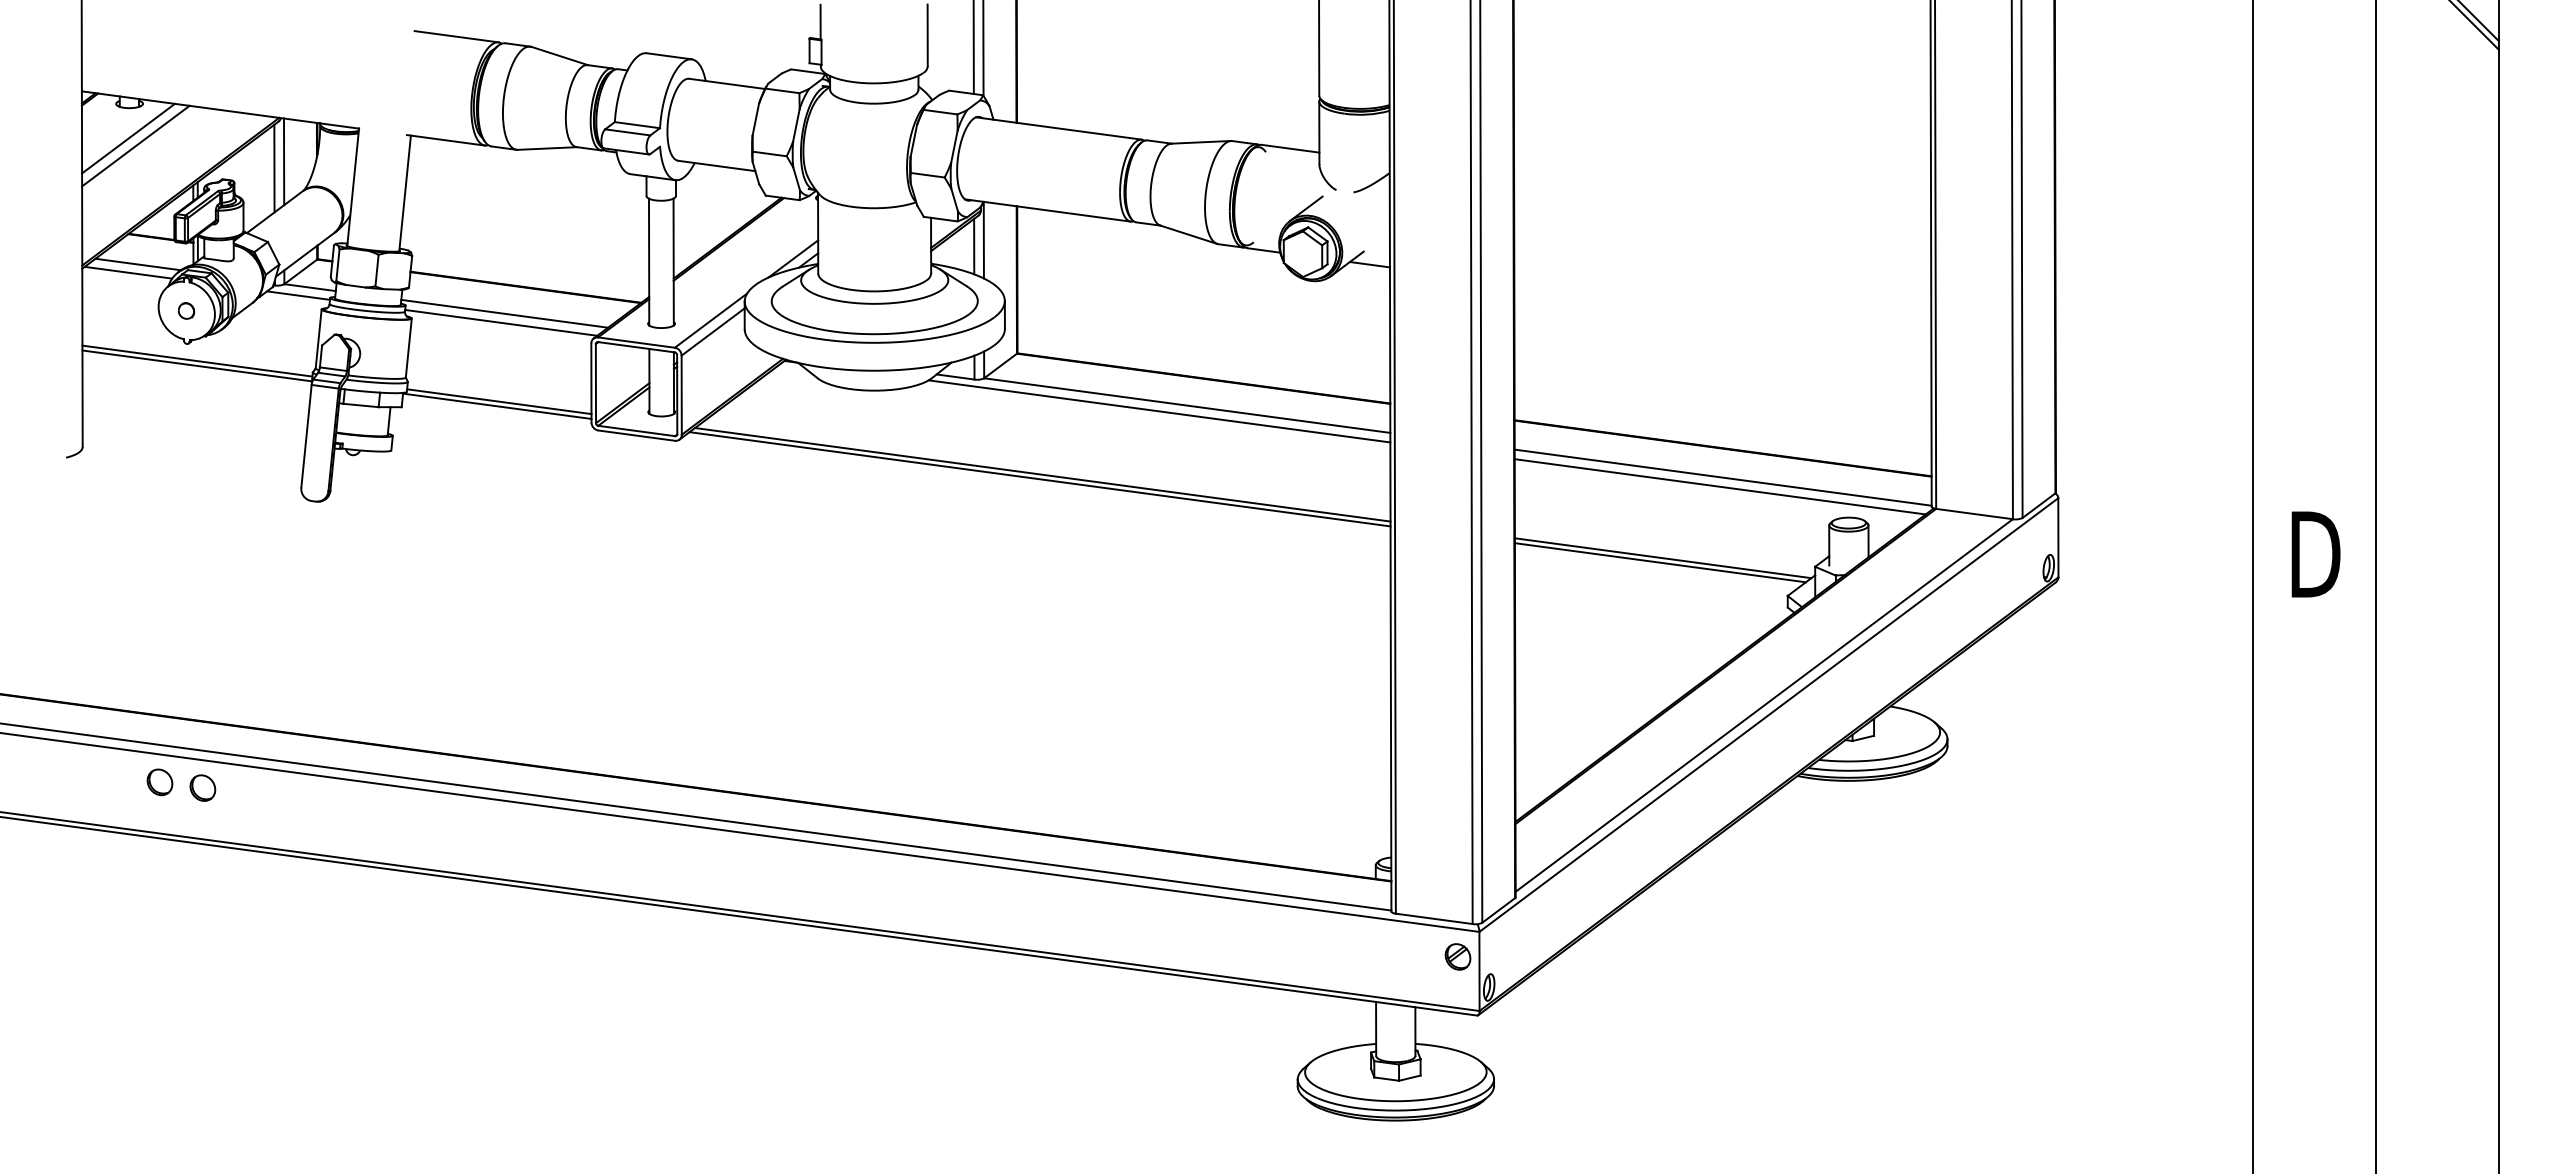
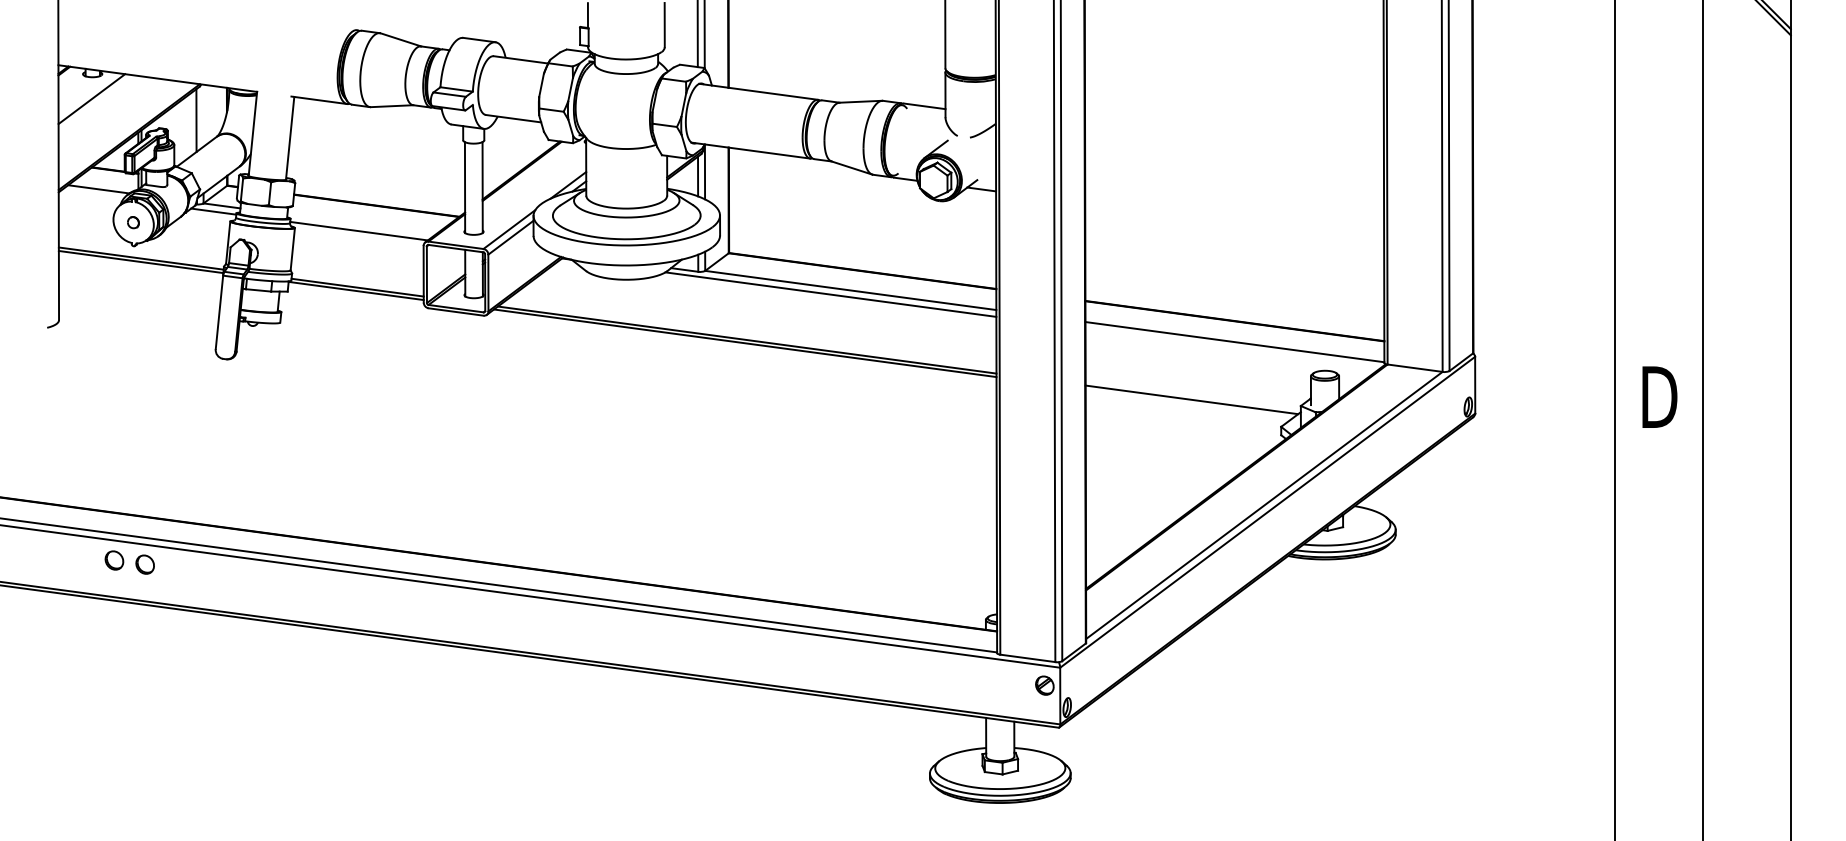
line: (456, 36) -> (326, 25), removed
line: (135, 145) -> (96, 104), removed
line: (284, 161) -> (203, 115), removed
line: (128, 272) -> (91, 195), removed
line: (504, 313) -> (361, 224), removed
line: (1719, 486) -> (1232, 348), removed
line: (1659, 562) -> (1189, 402), removed

